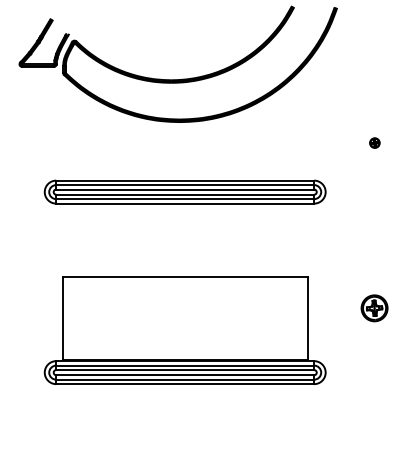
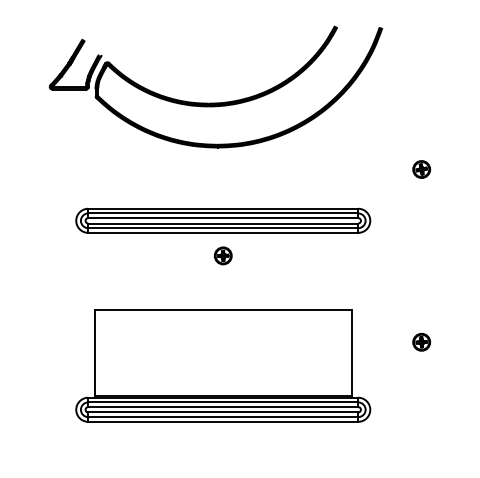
part: (374, 143) -> (421, 169), size x1.67
part: (184, 225) -> (222, 255), added
part: (374, 307) -> (421, 341), size x0.62

